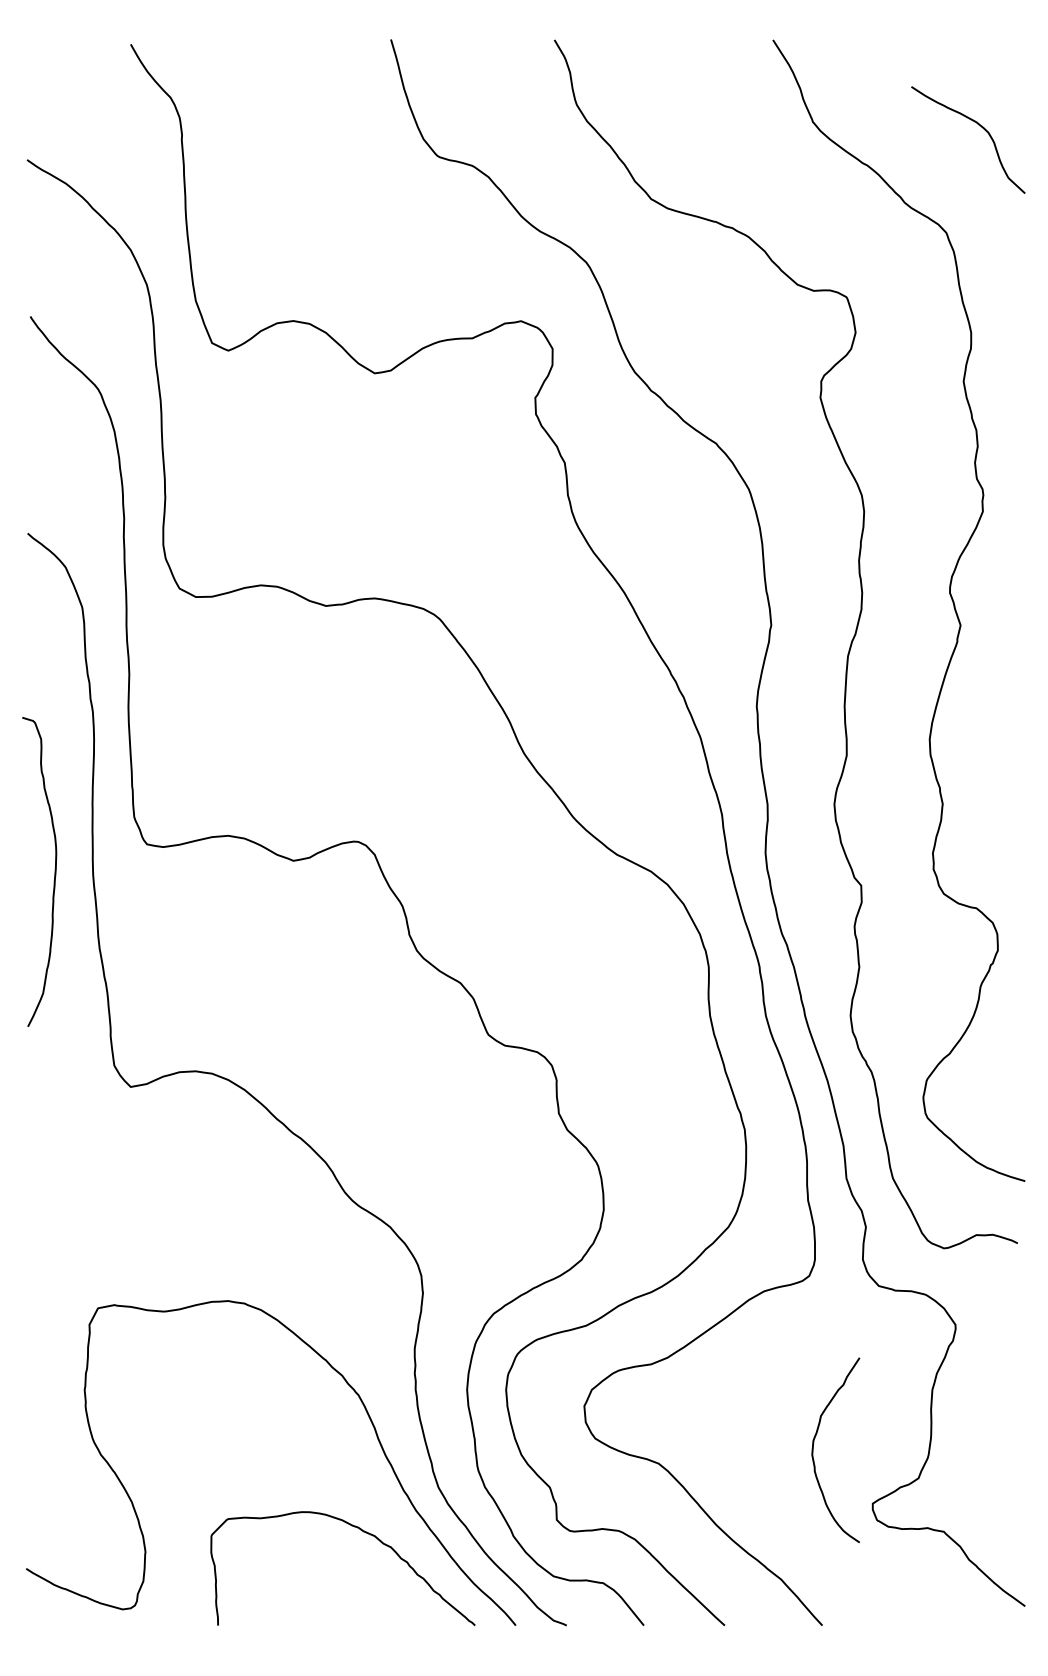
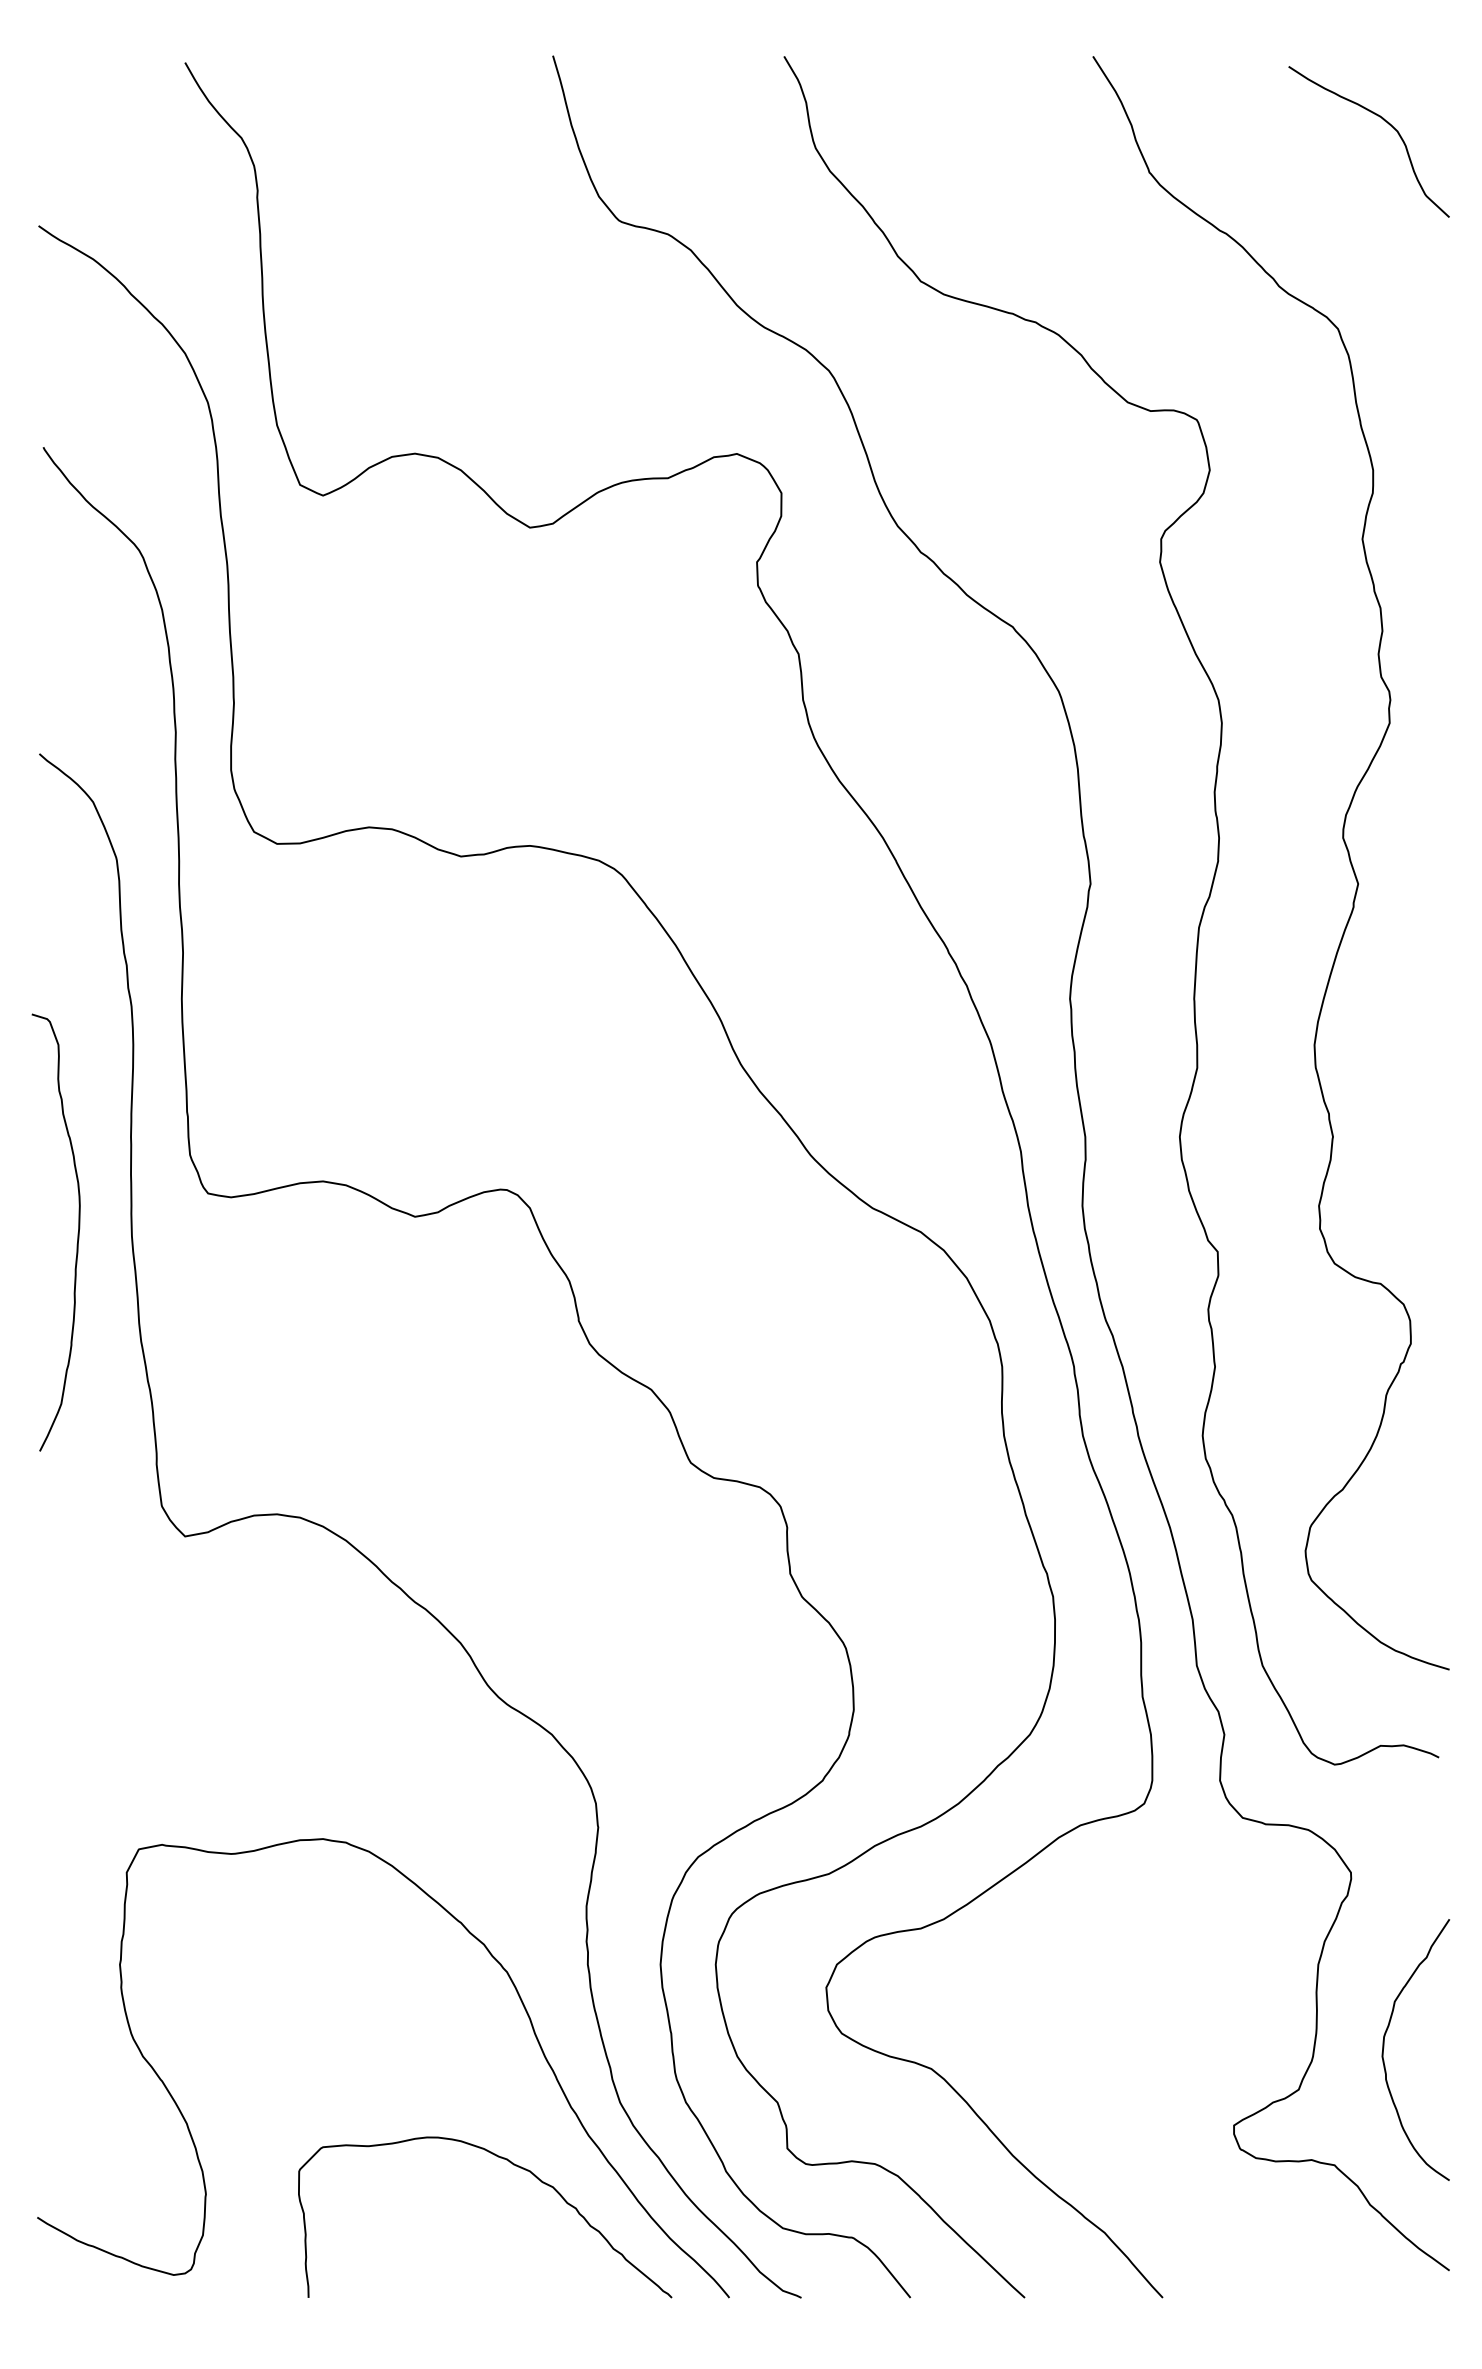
curve: (979, 125) -> (1384, 121), moved
curve: (813, 1448) -> (1384, 2047), moved

